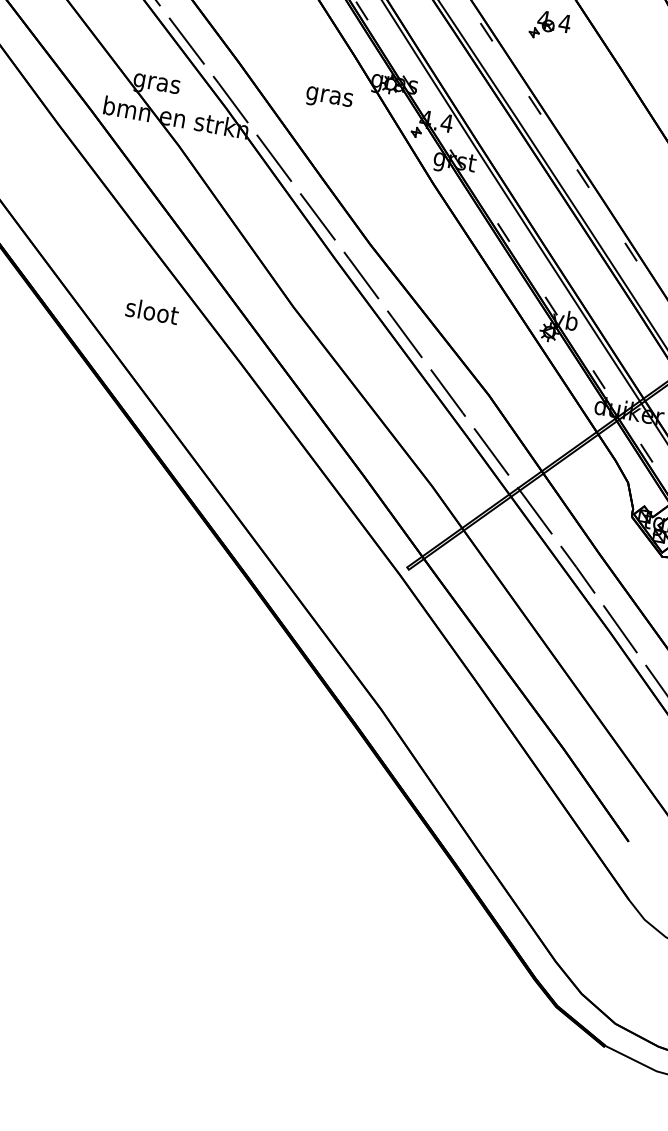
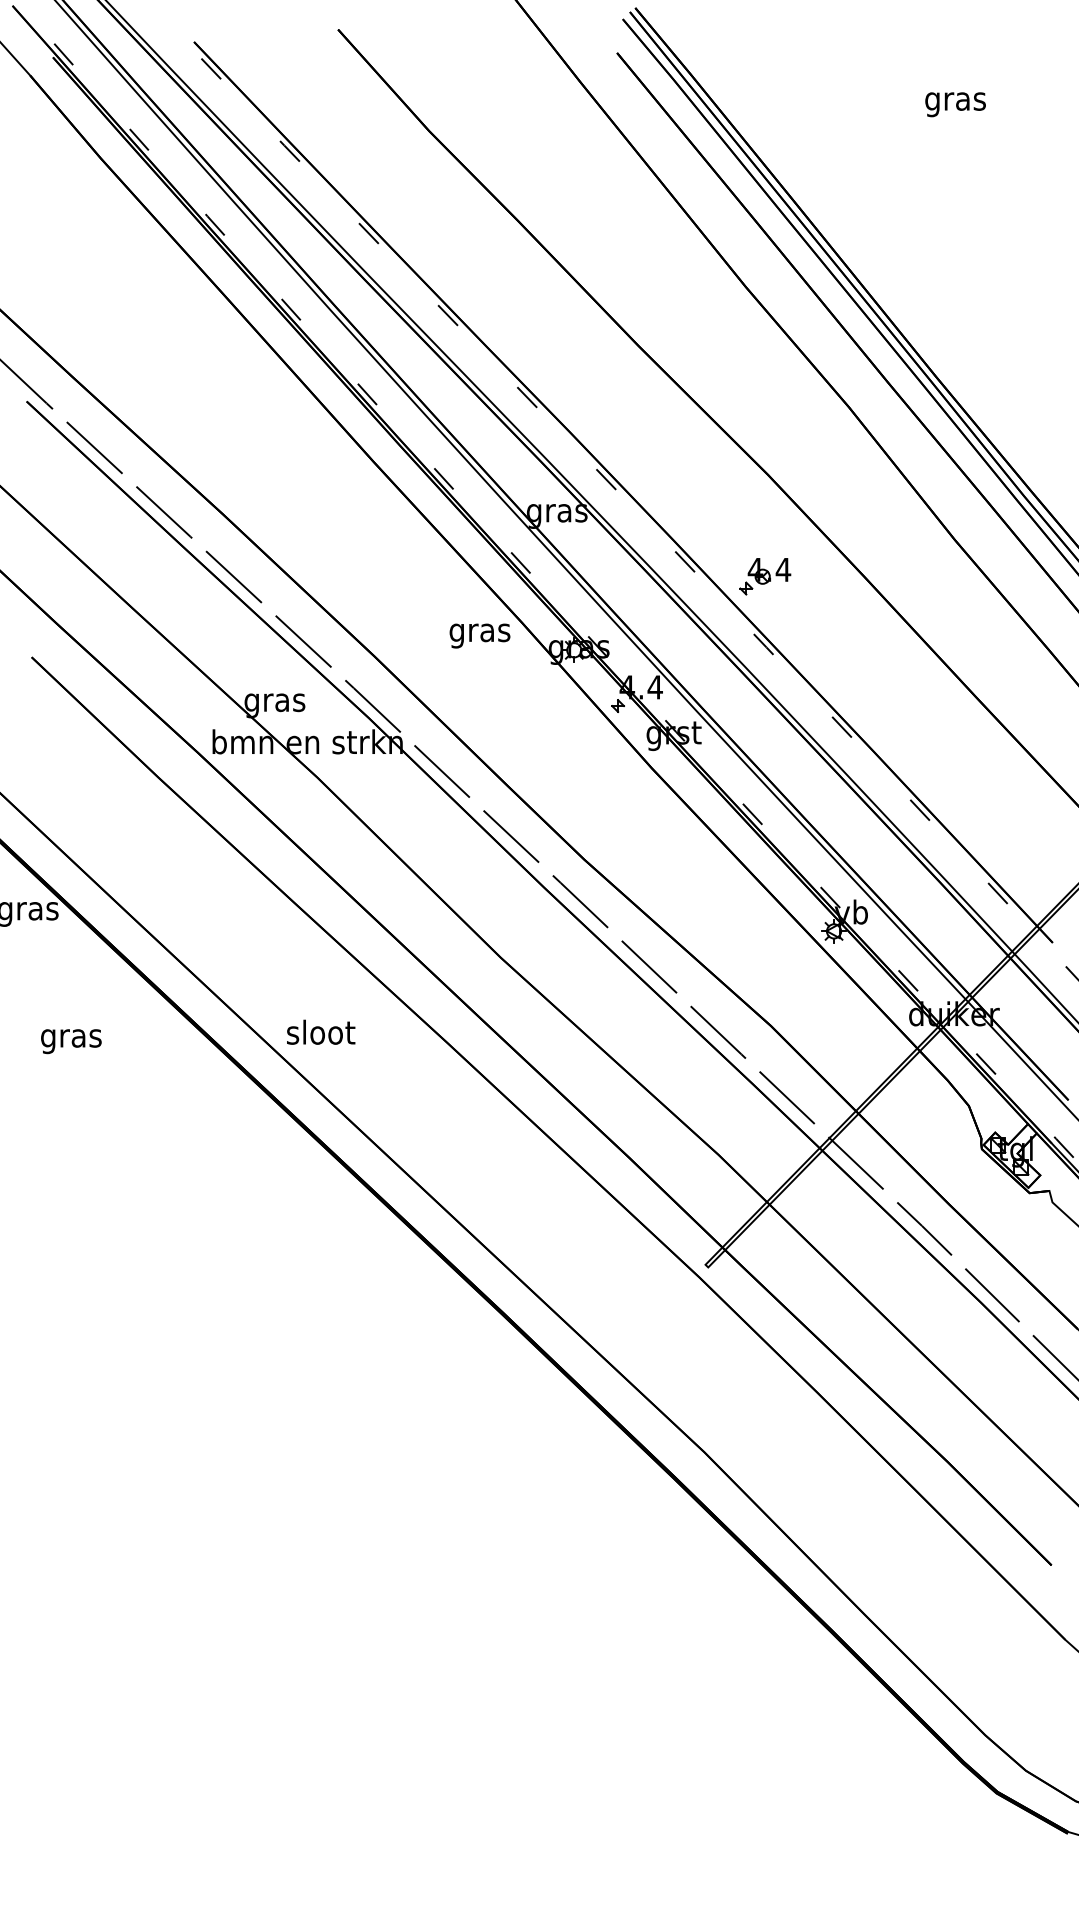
part: (550, 26) -> (765, 576), moved
text: (328, 98) -> (479, 635), moved
text: (152, 310) -> (321, 1031), moved

